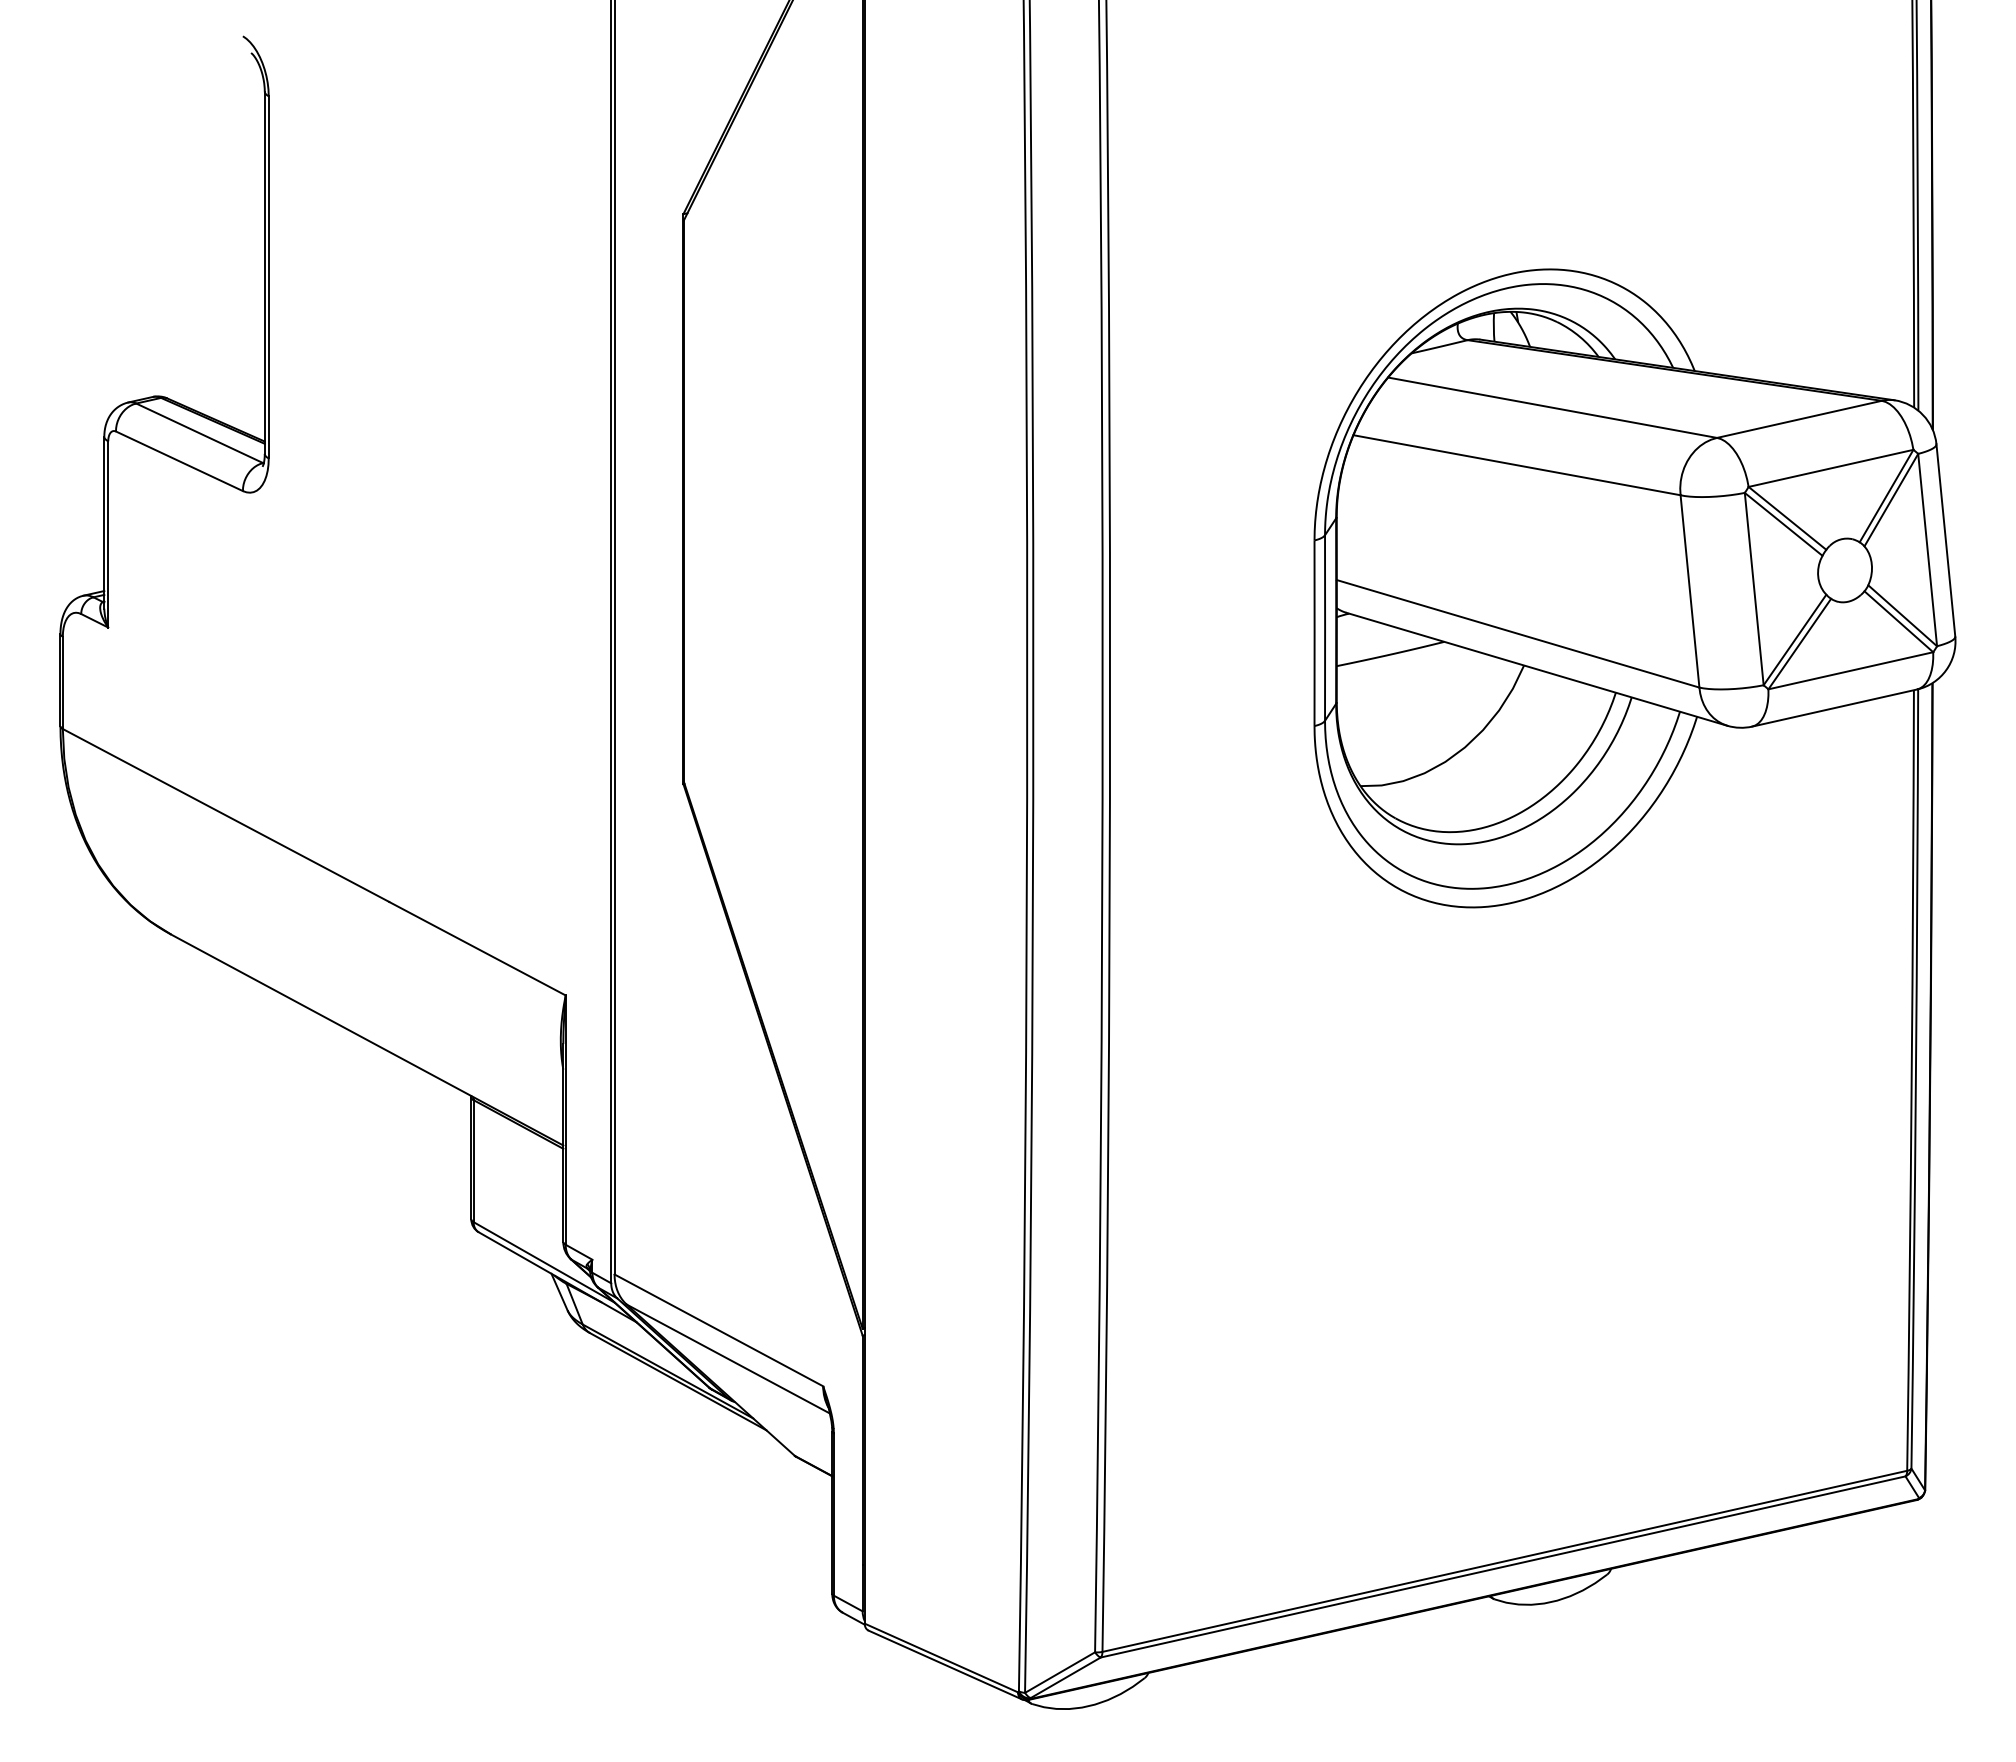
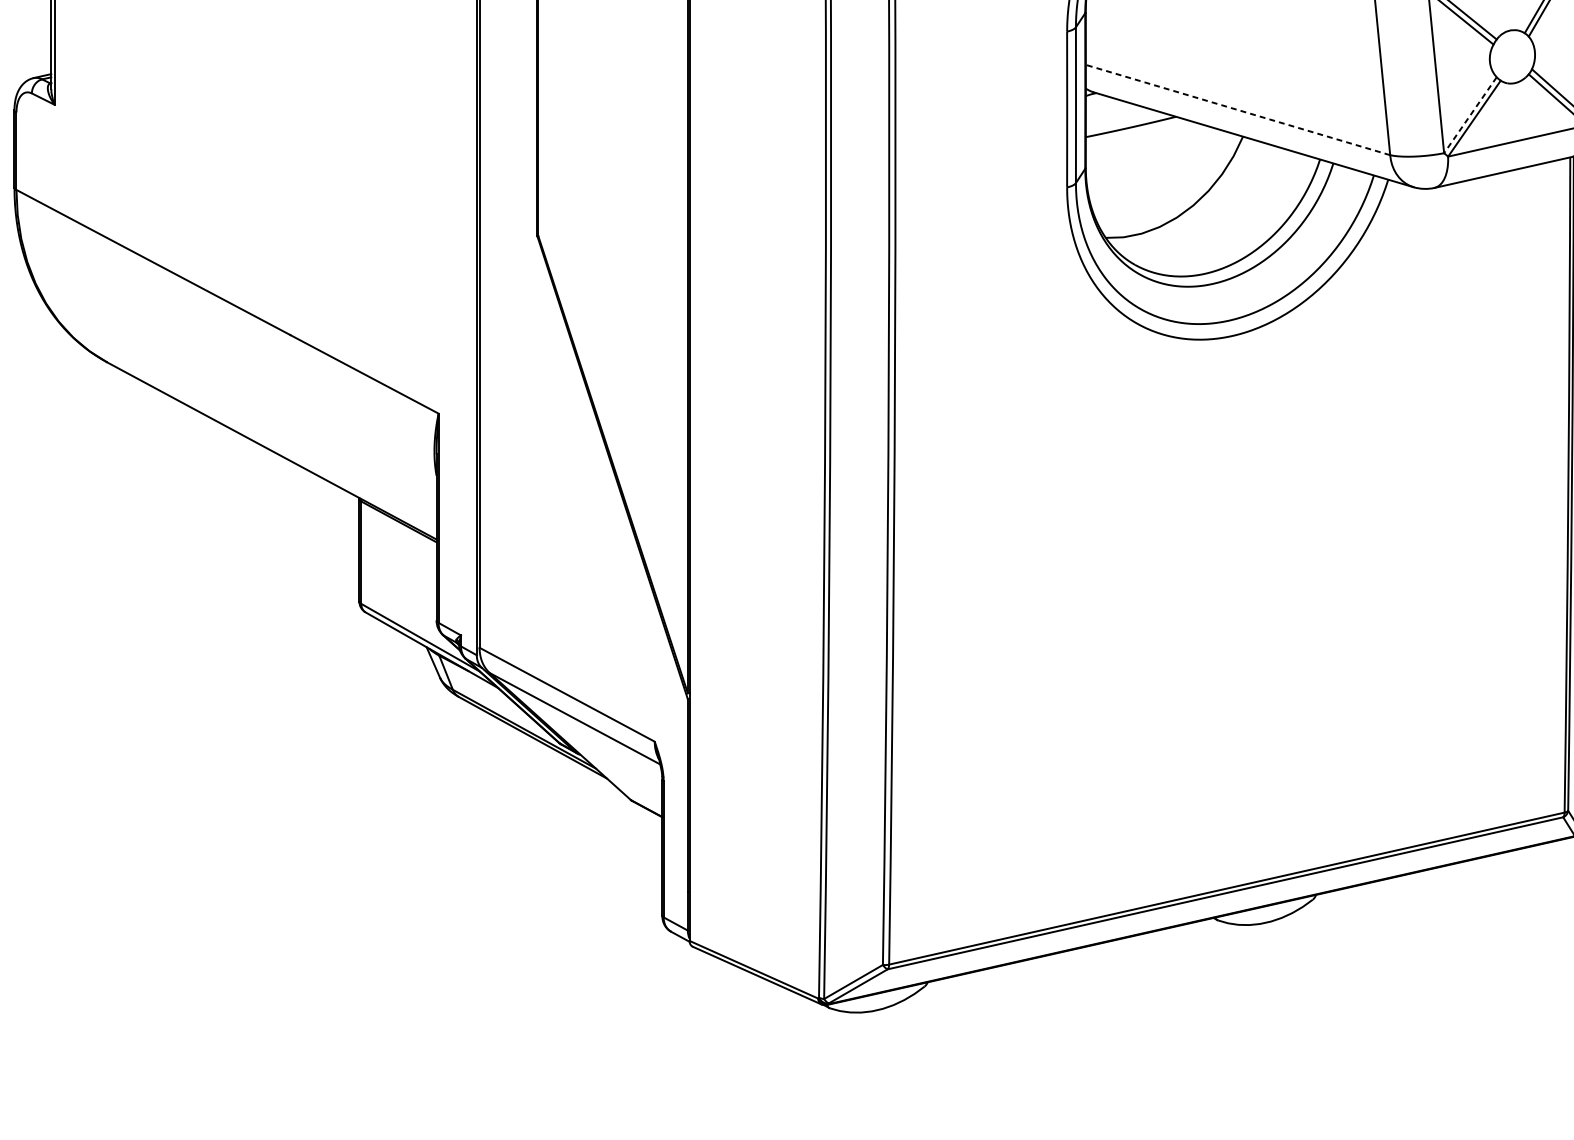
line: (1517, 633) -> (1237, 109), solid -> dashed
line: (1794, 640) -> (1470, 115), solid -> dashed

